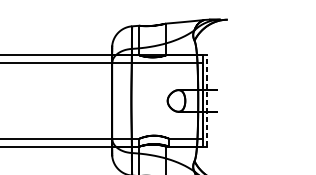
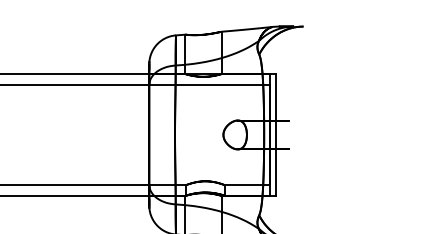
line: (206, 101) -> (275, 135), dashed -> solid

